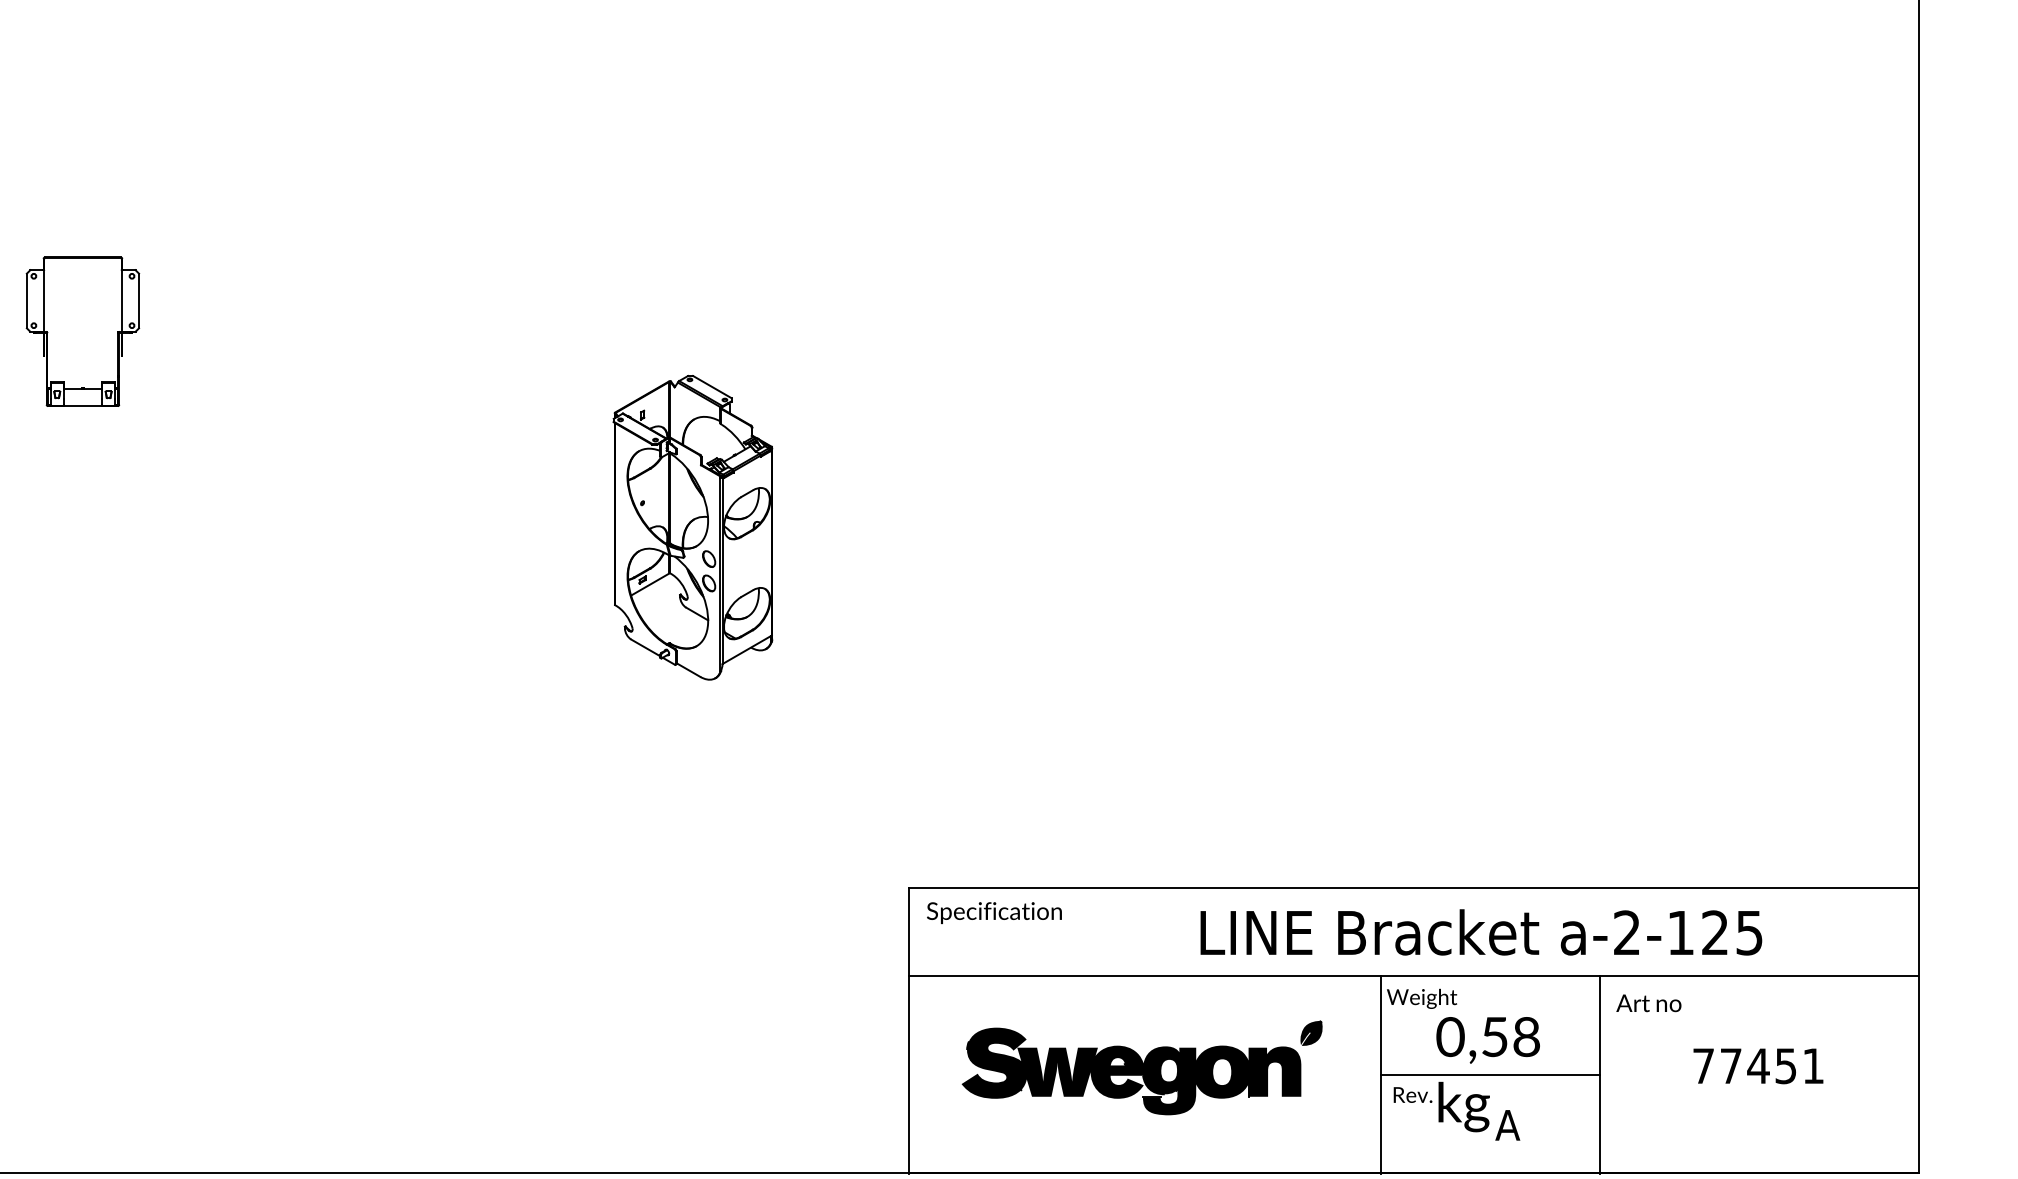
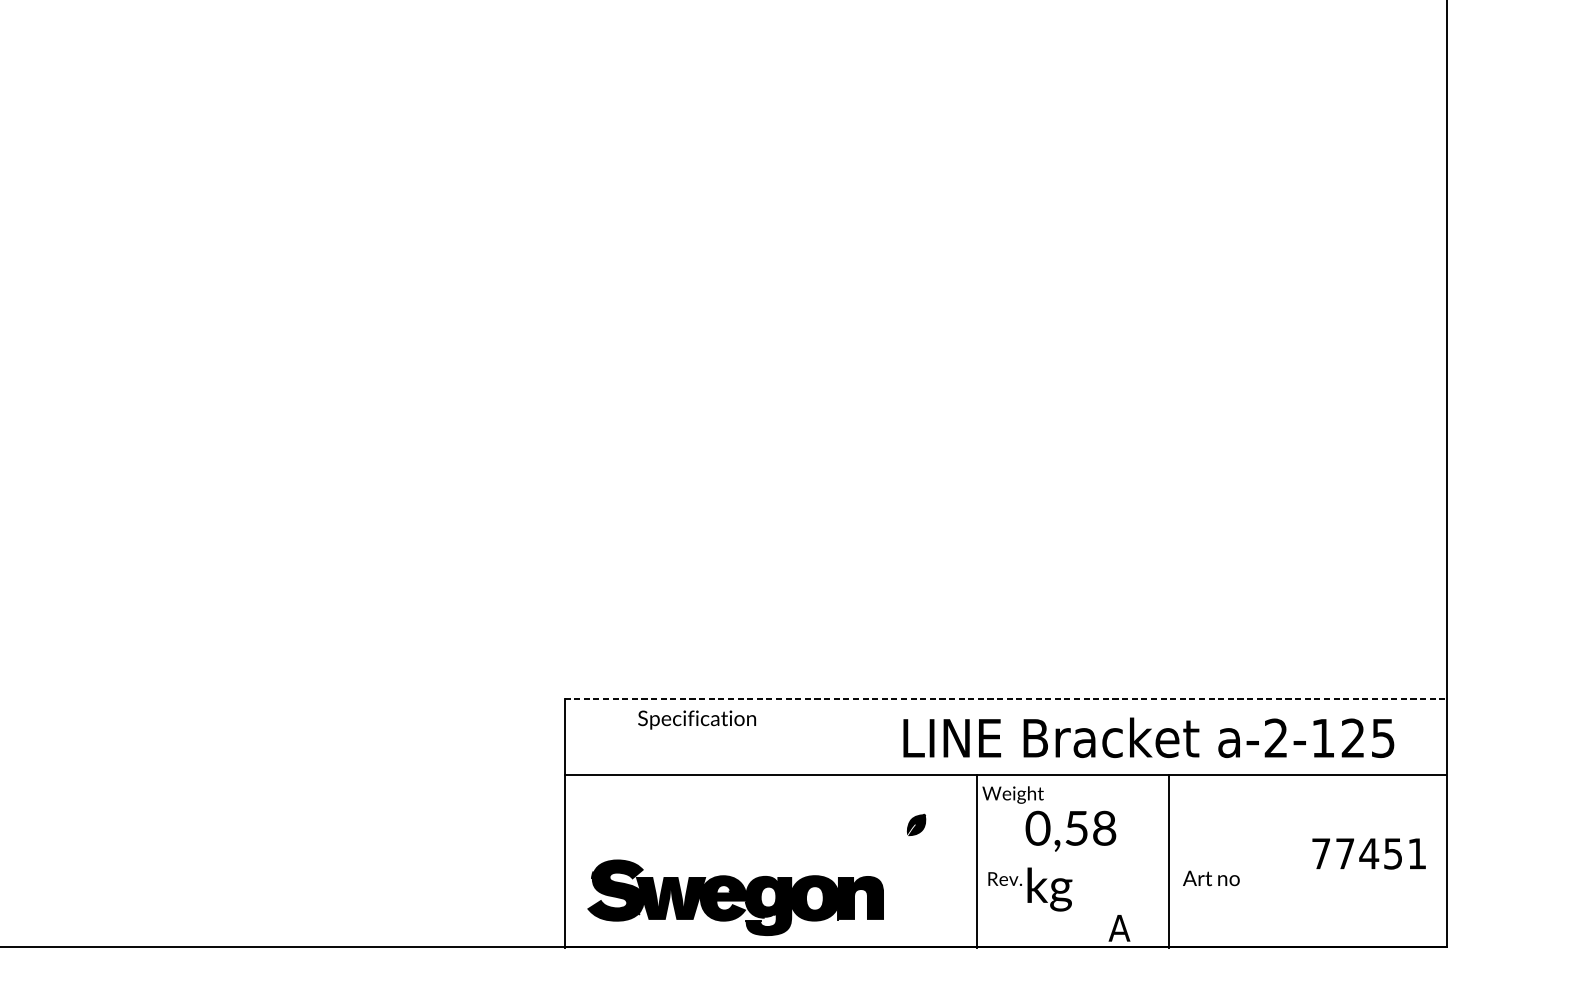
part: (692, 527) -> (375, 383), removed
line: (1413, 888) -> (1005, 698), solid -> dashed
text: (994, 912) -> (697, 719), moved
text: (1481, 932) -> (1148, 737), moved
text: (1648, 1003) -> (1211, 878), moved
text: (1758, 1066) -> (1369, 854), moved
part: (1131, 1071) -> (735, 897), moved
line: (1490, 1074) -> (1072, 861), removed
text: (1507, 1125) -> (1119, 928), moved

